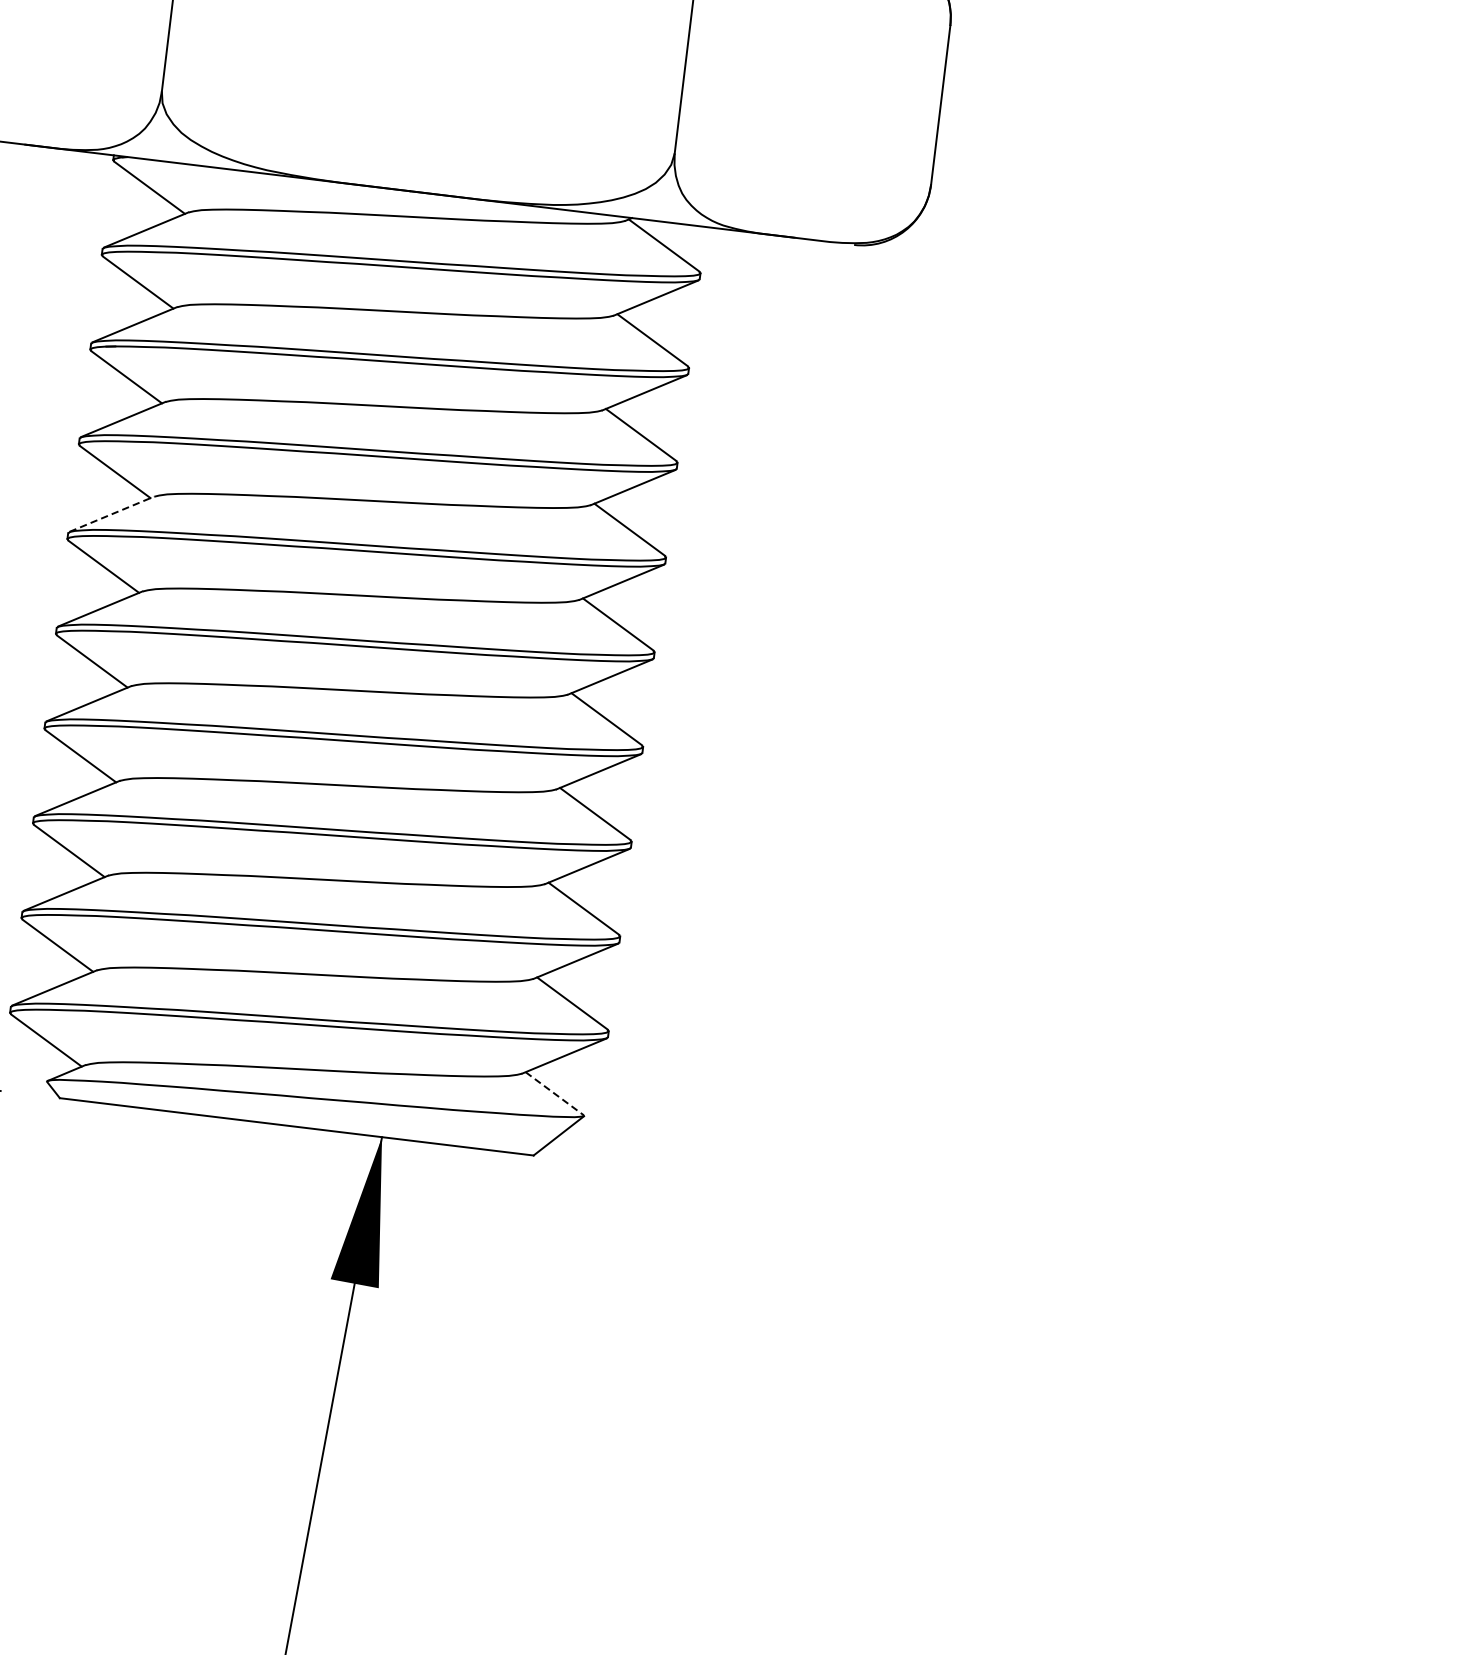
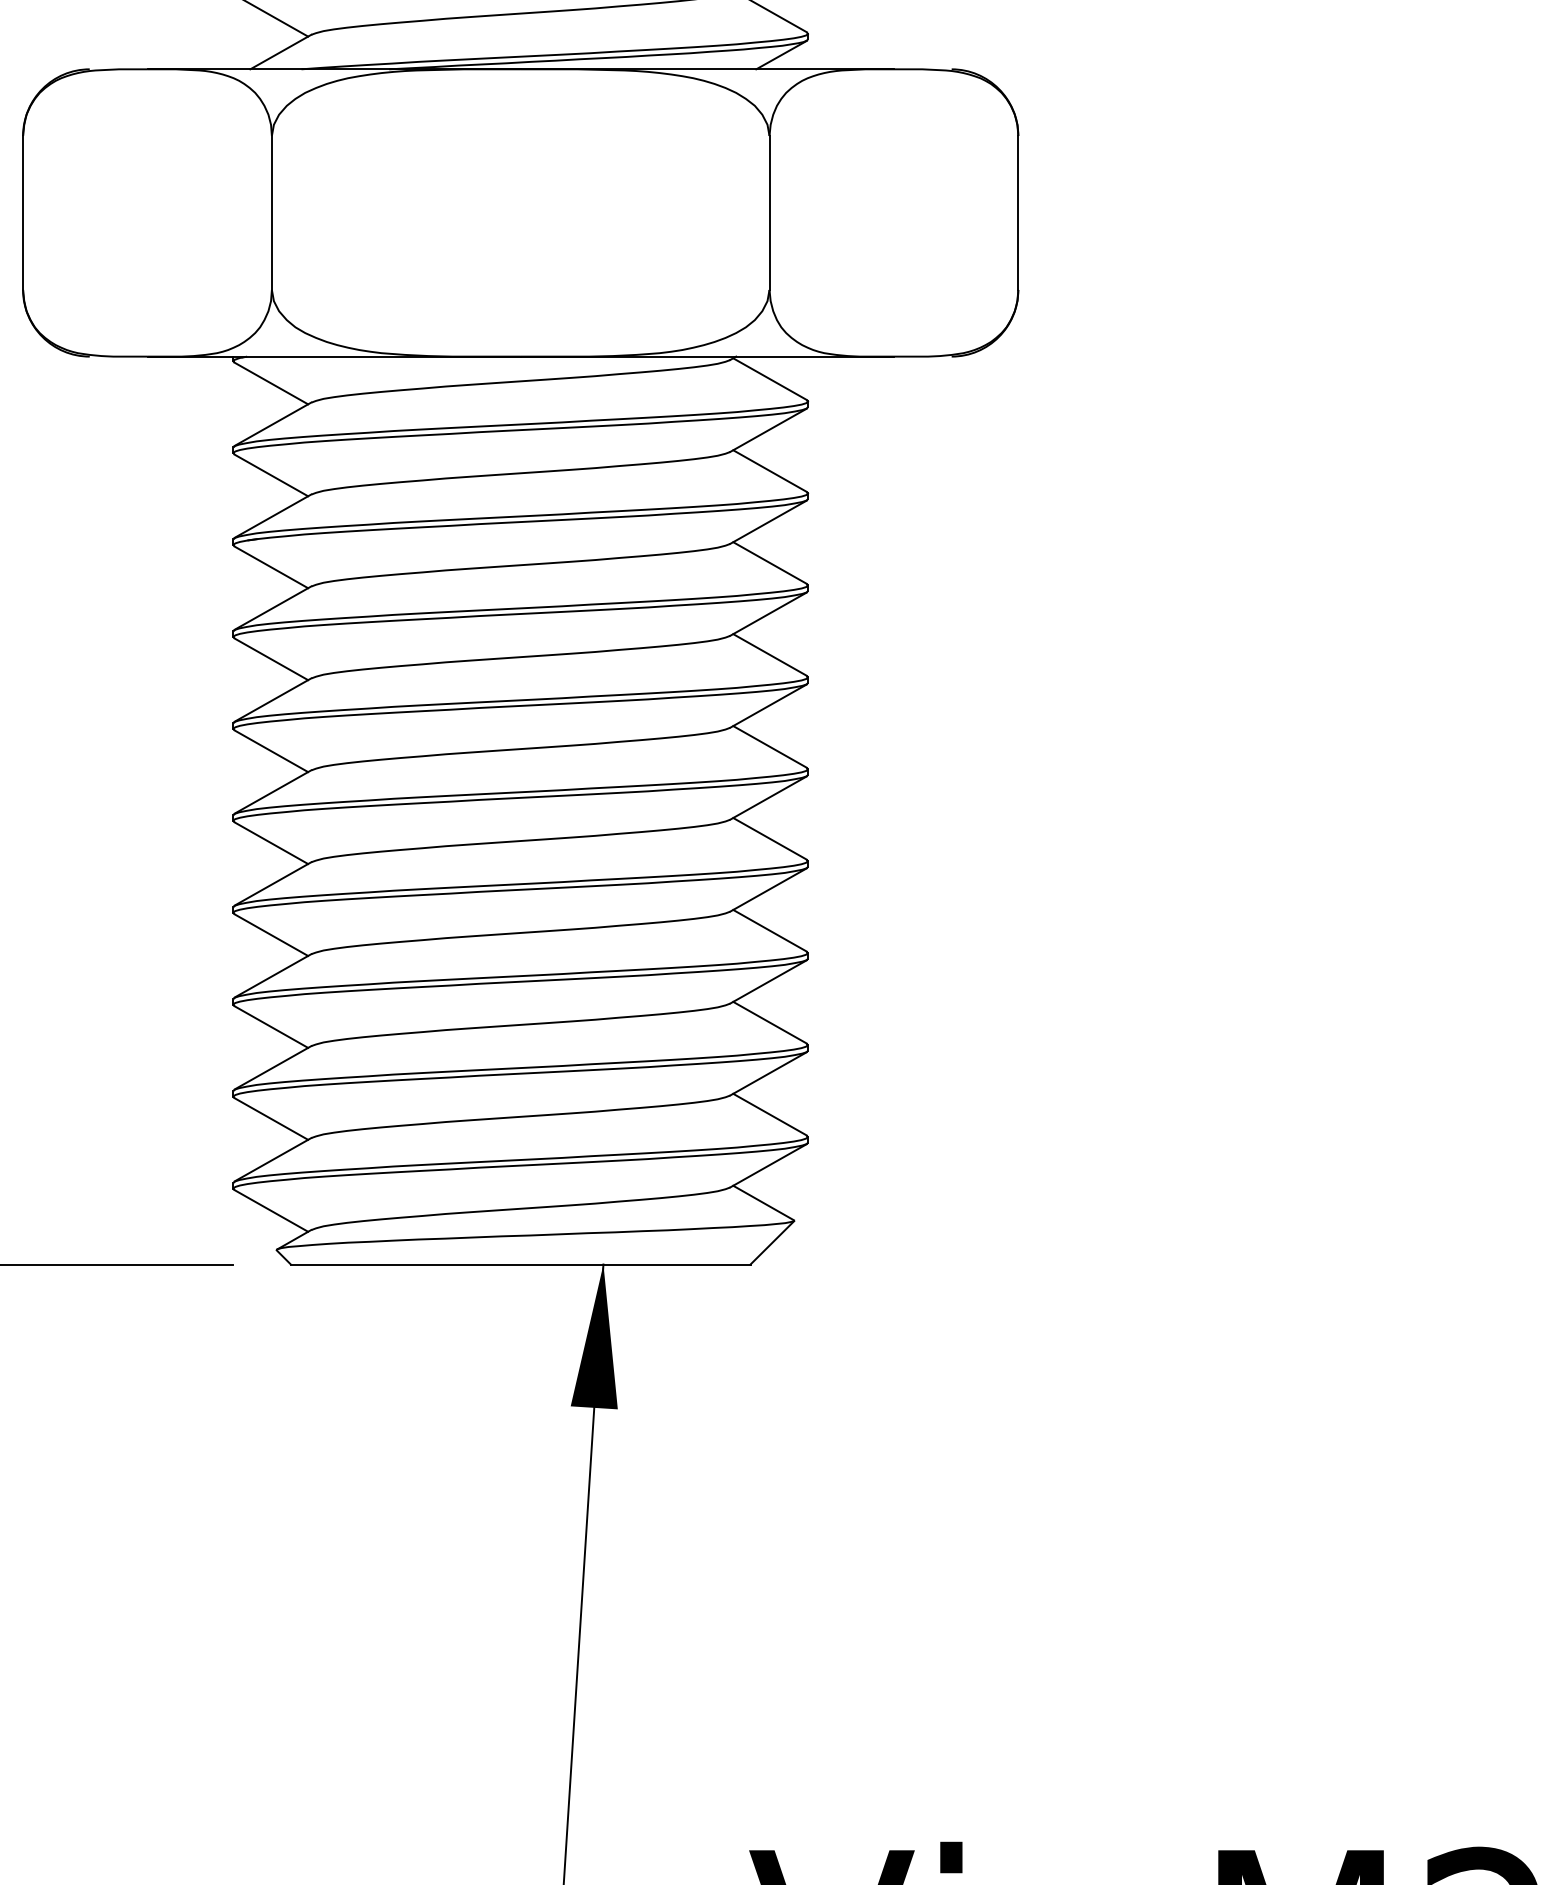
line: (112, 513) -> (273, 699), dashed -> solid
line: (554, 1094) -> (763, 1203), dashed -> solid

